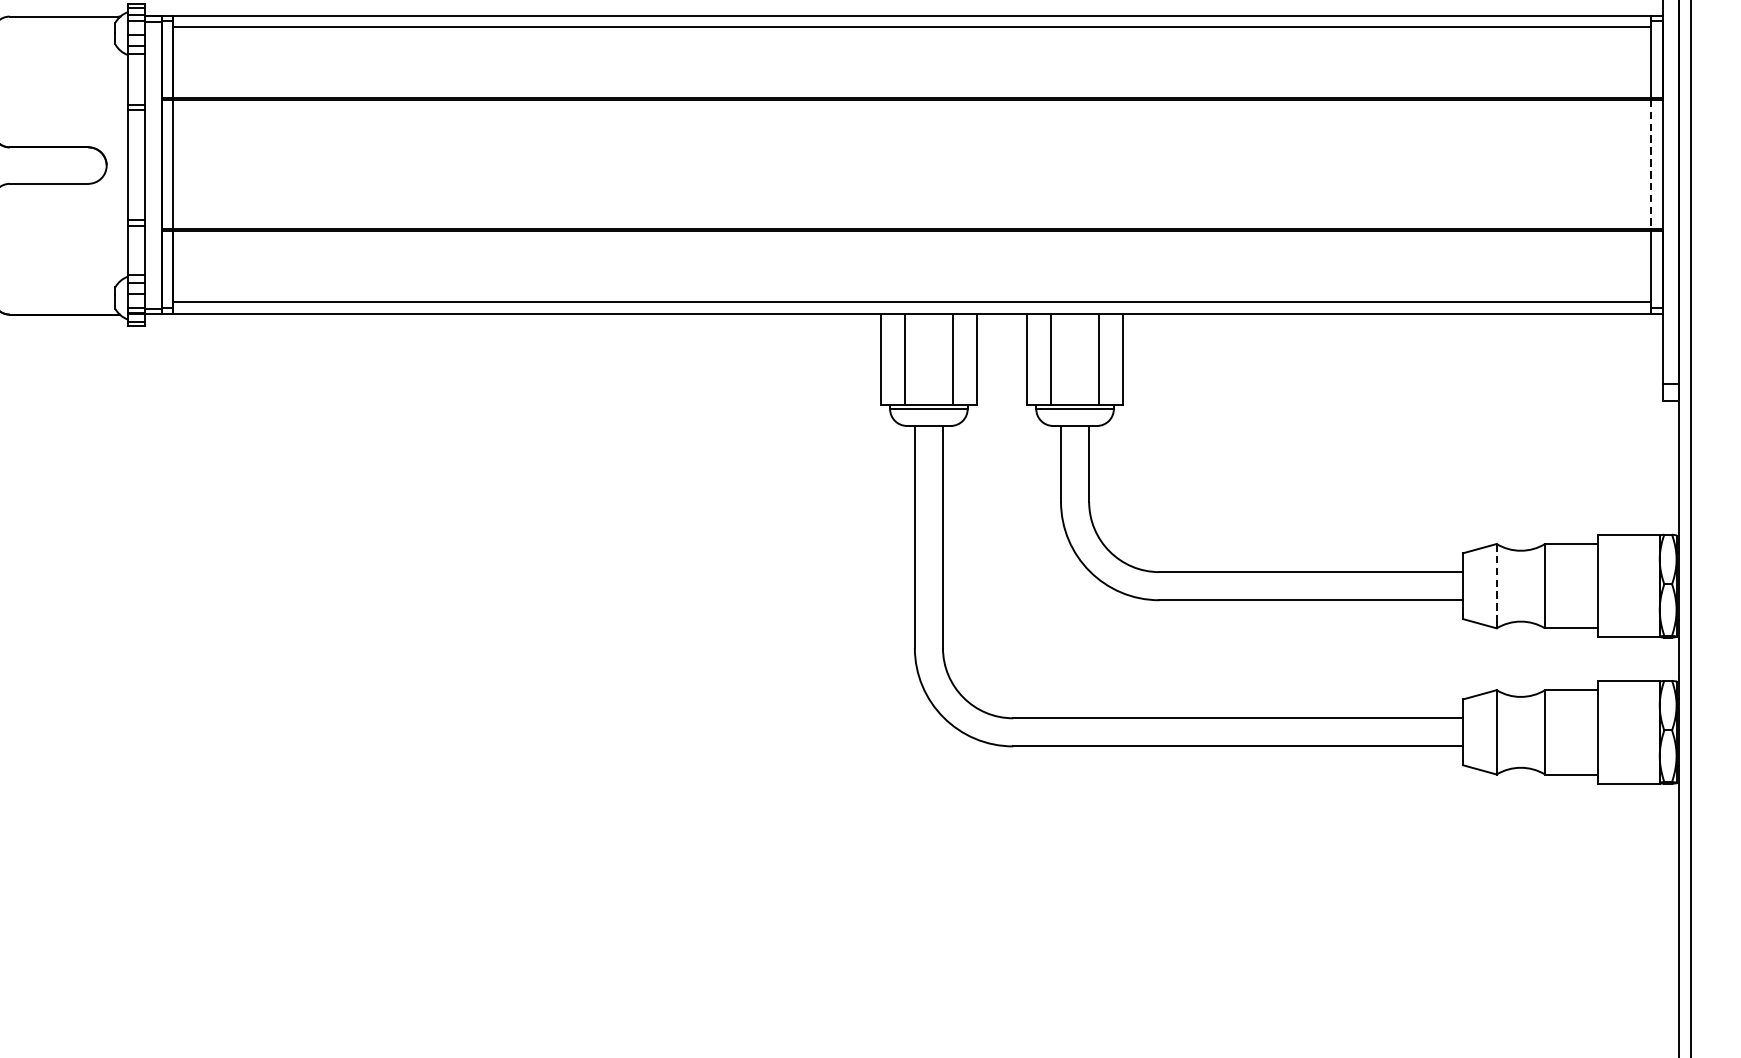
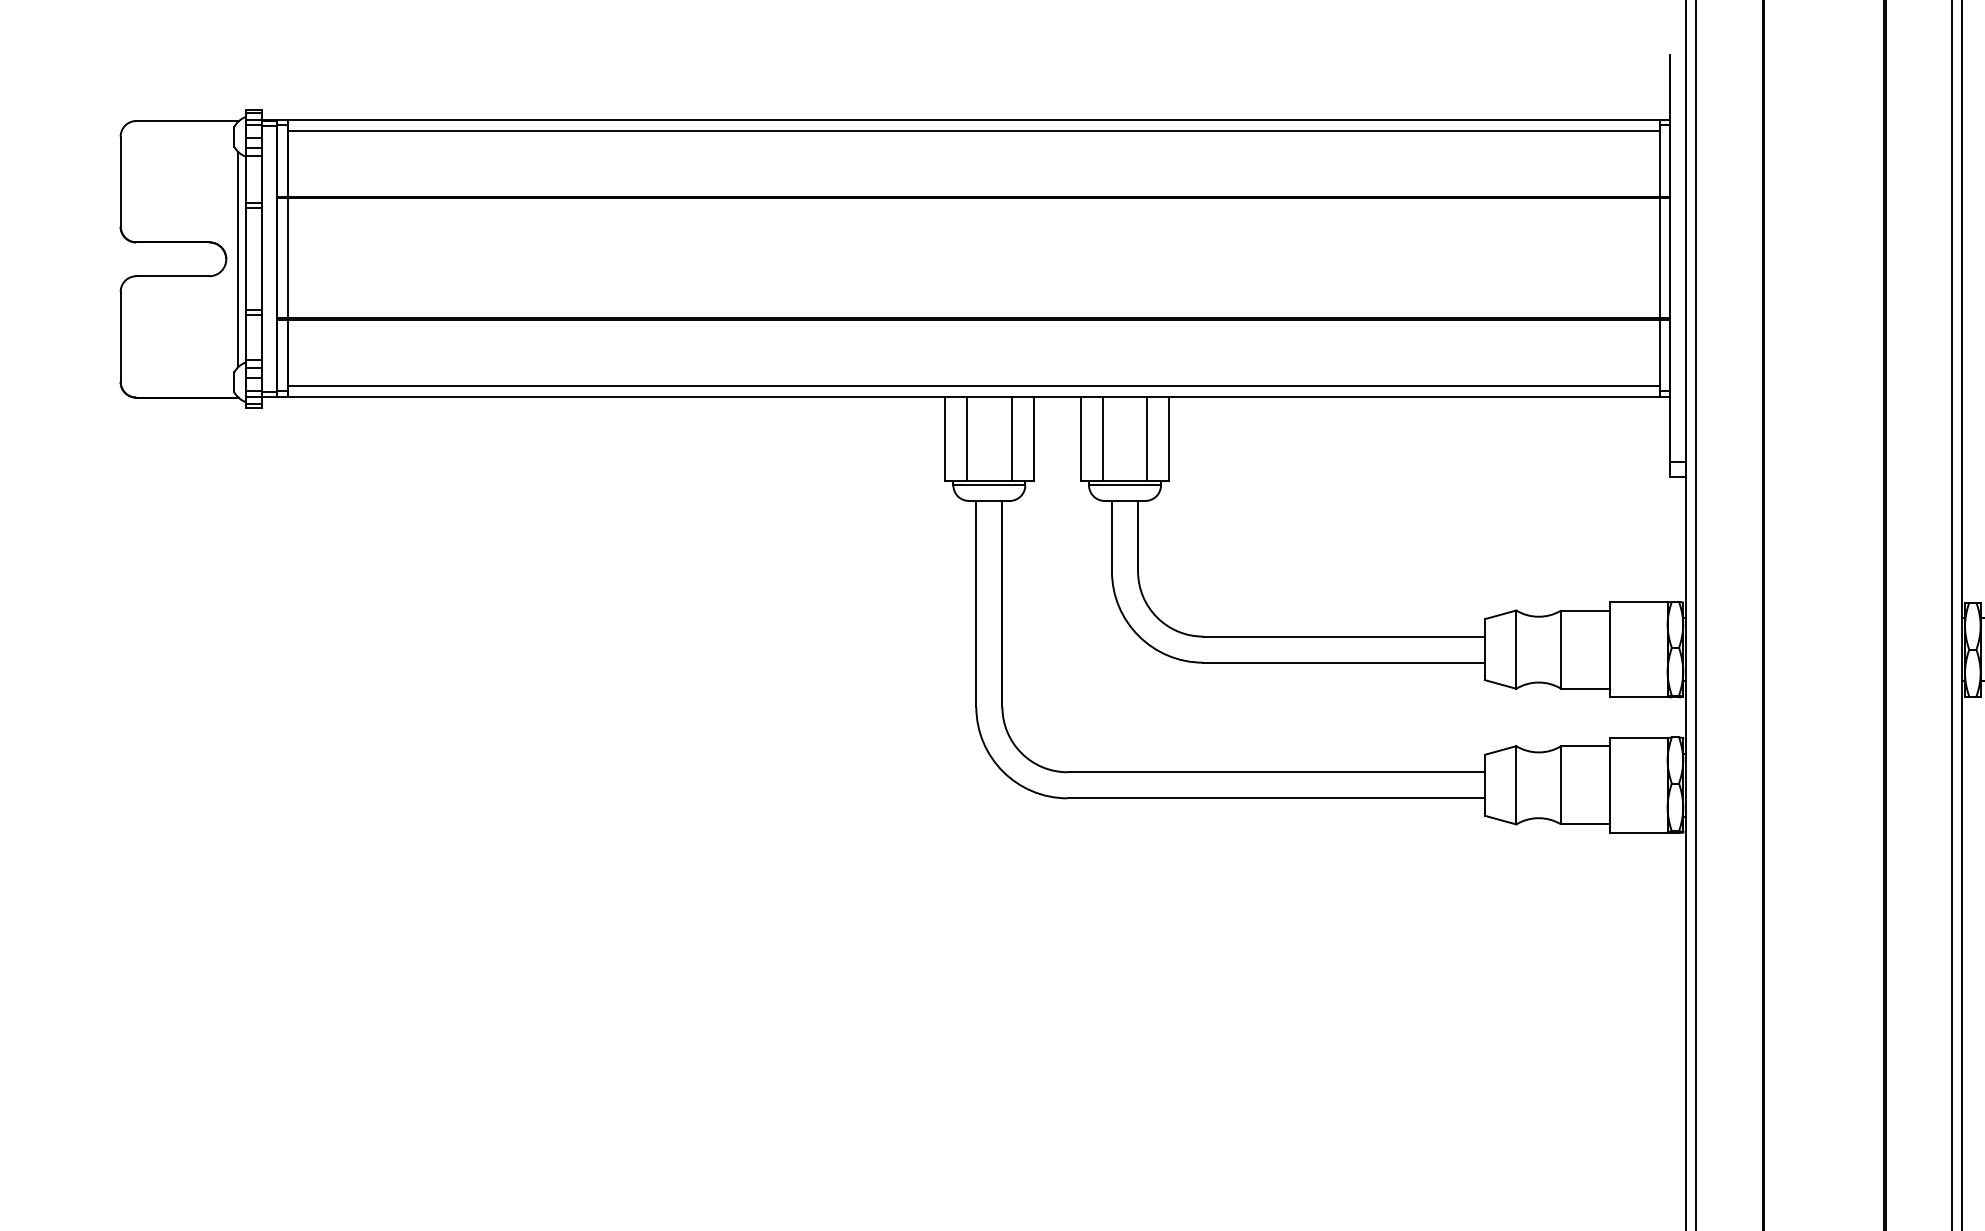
line: (1650, 164) -> (1659, 258), dashed -> solid
line: (119, 165) -> (238, 259), added
line: (1496, 583) -> (1516, 647), dashed -> solid

